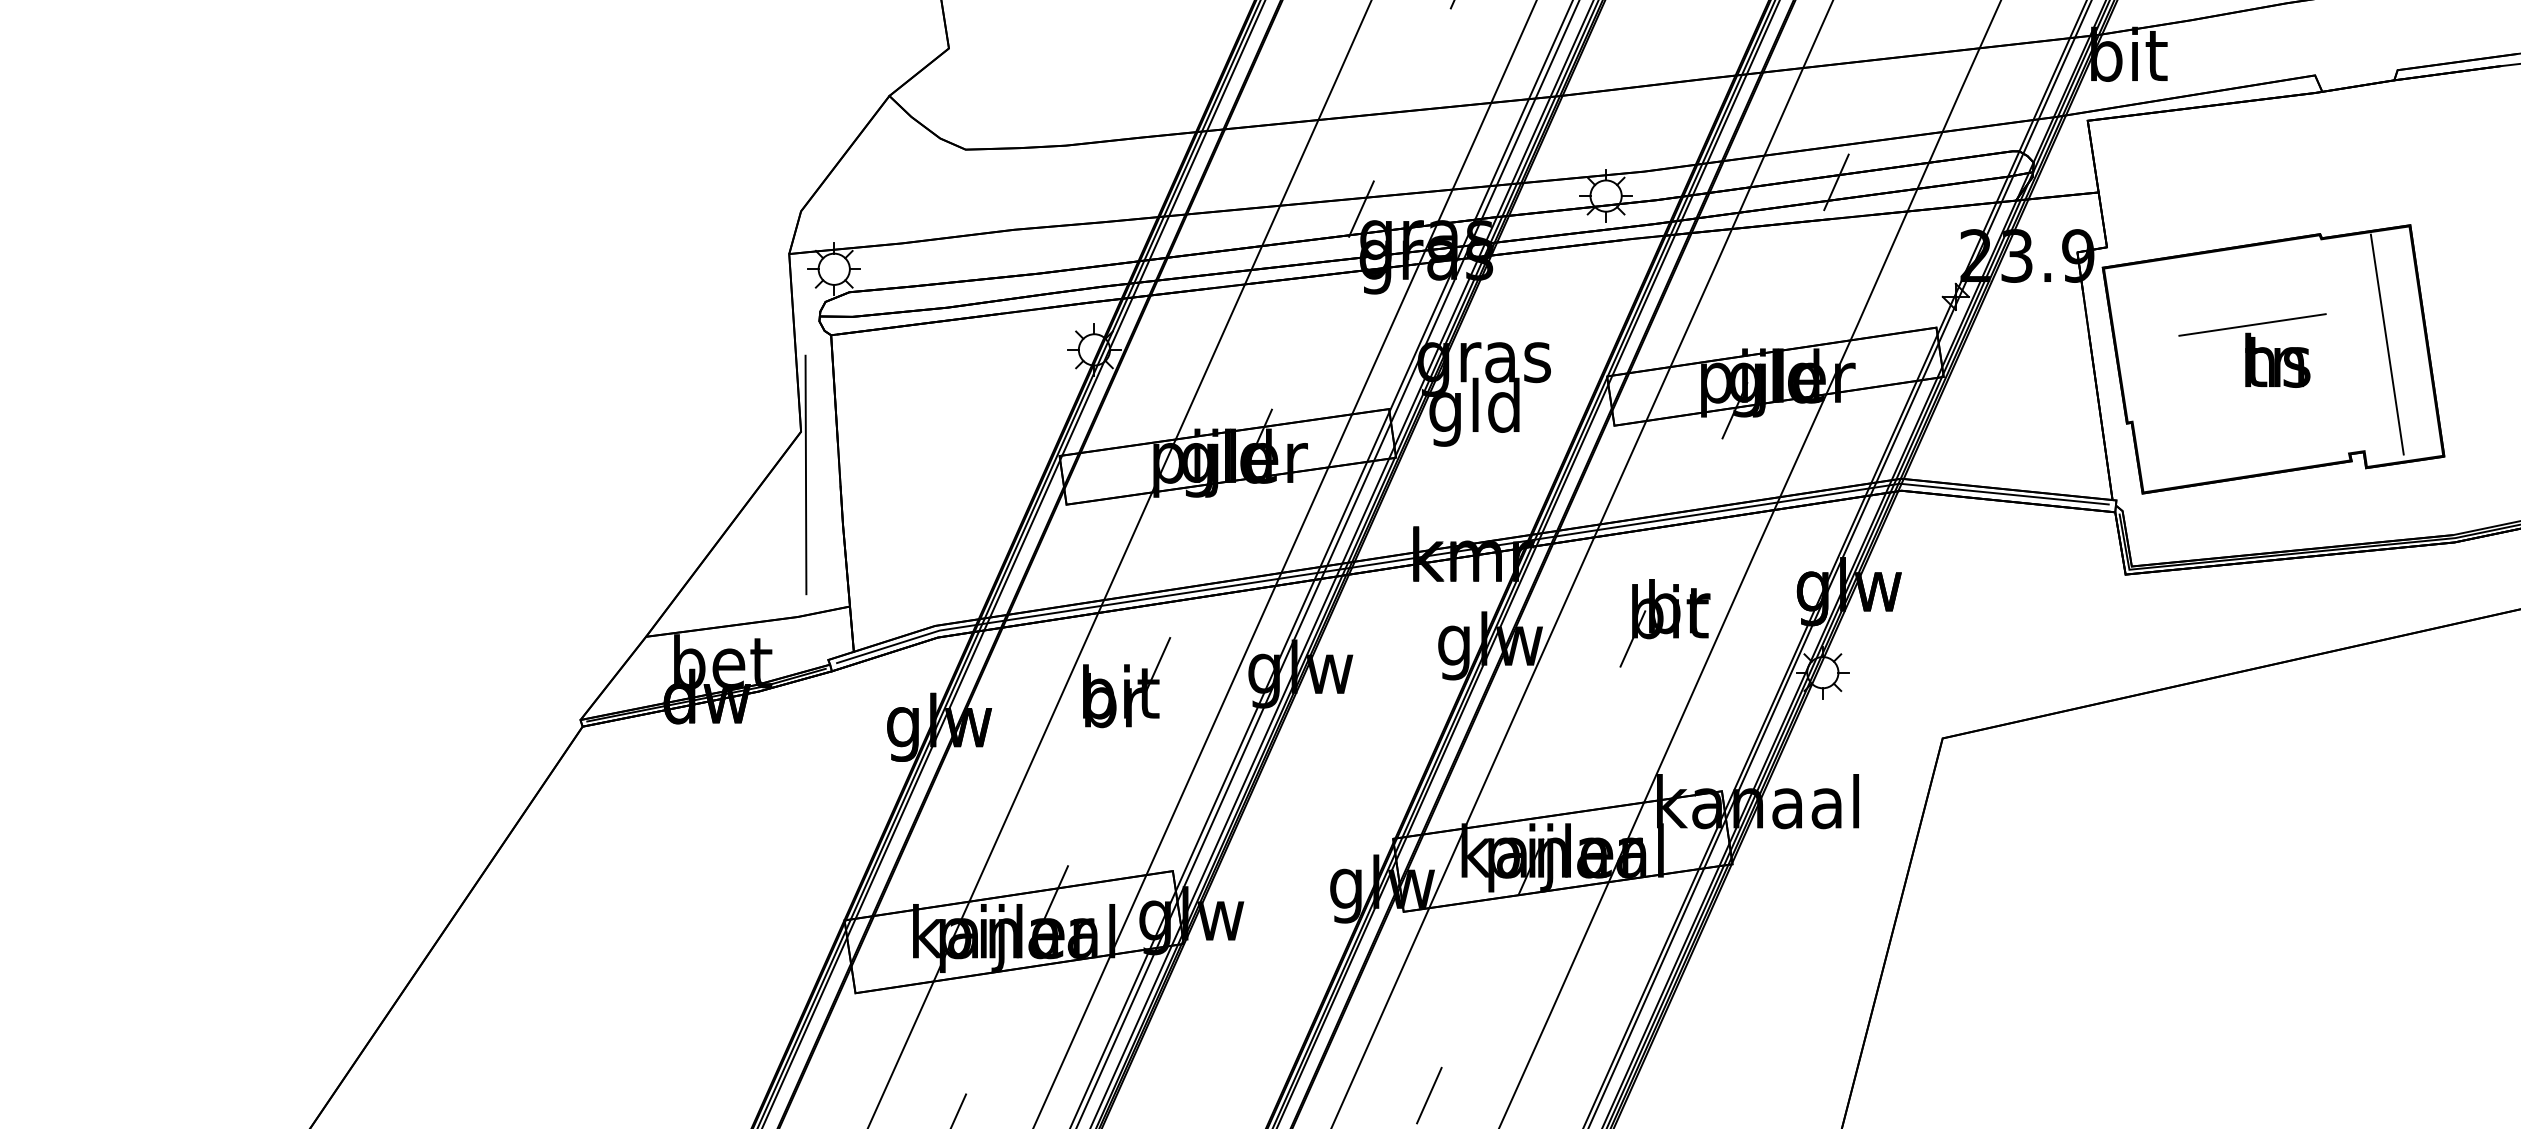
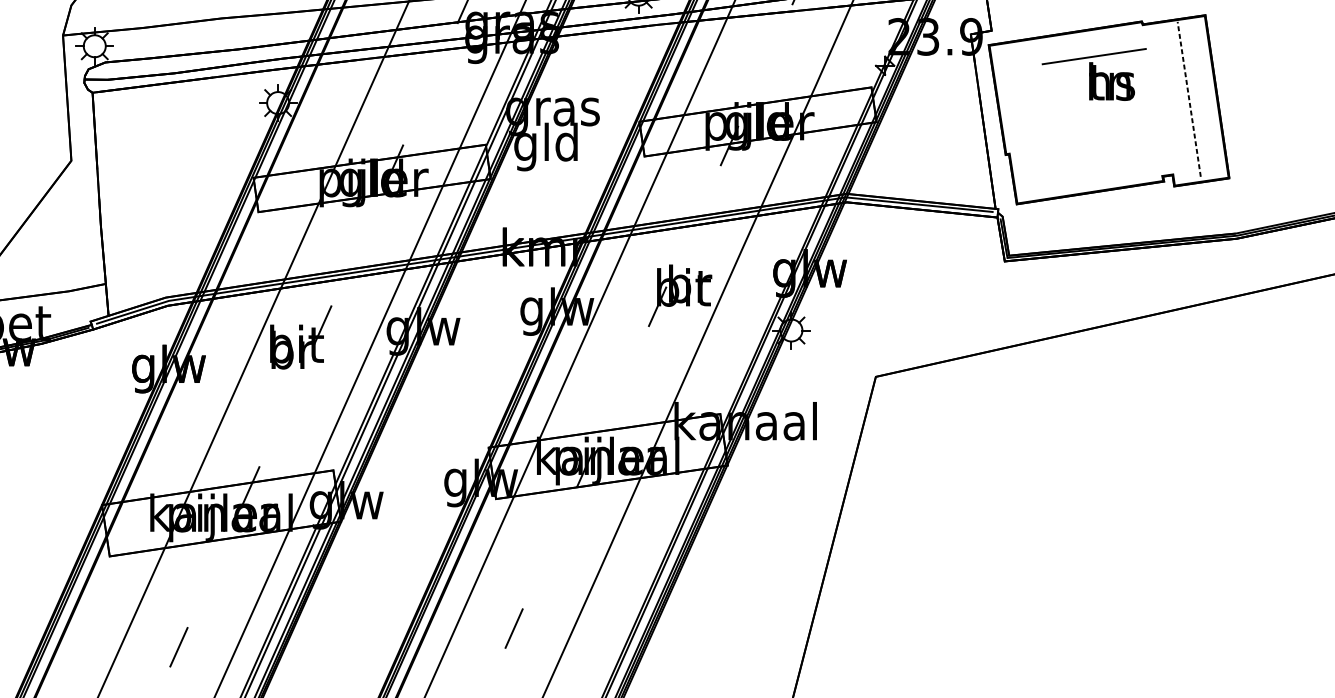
line: (2387, 344) -> (1189, 99), solid -> dashed
part: (2252, 350) -> (1094, 74), moved
line: (805, 474) -> (74, 190), removed

